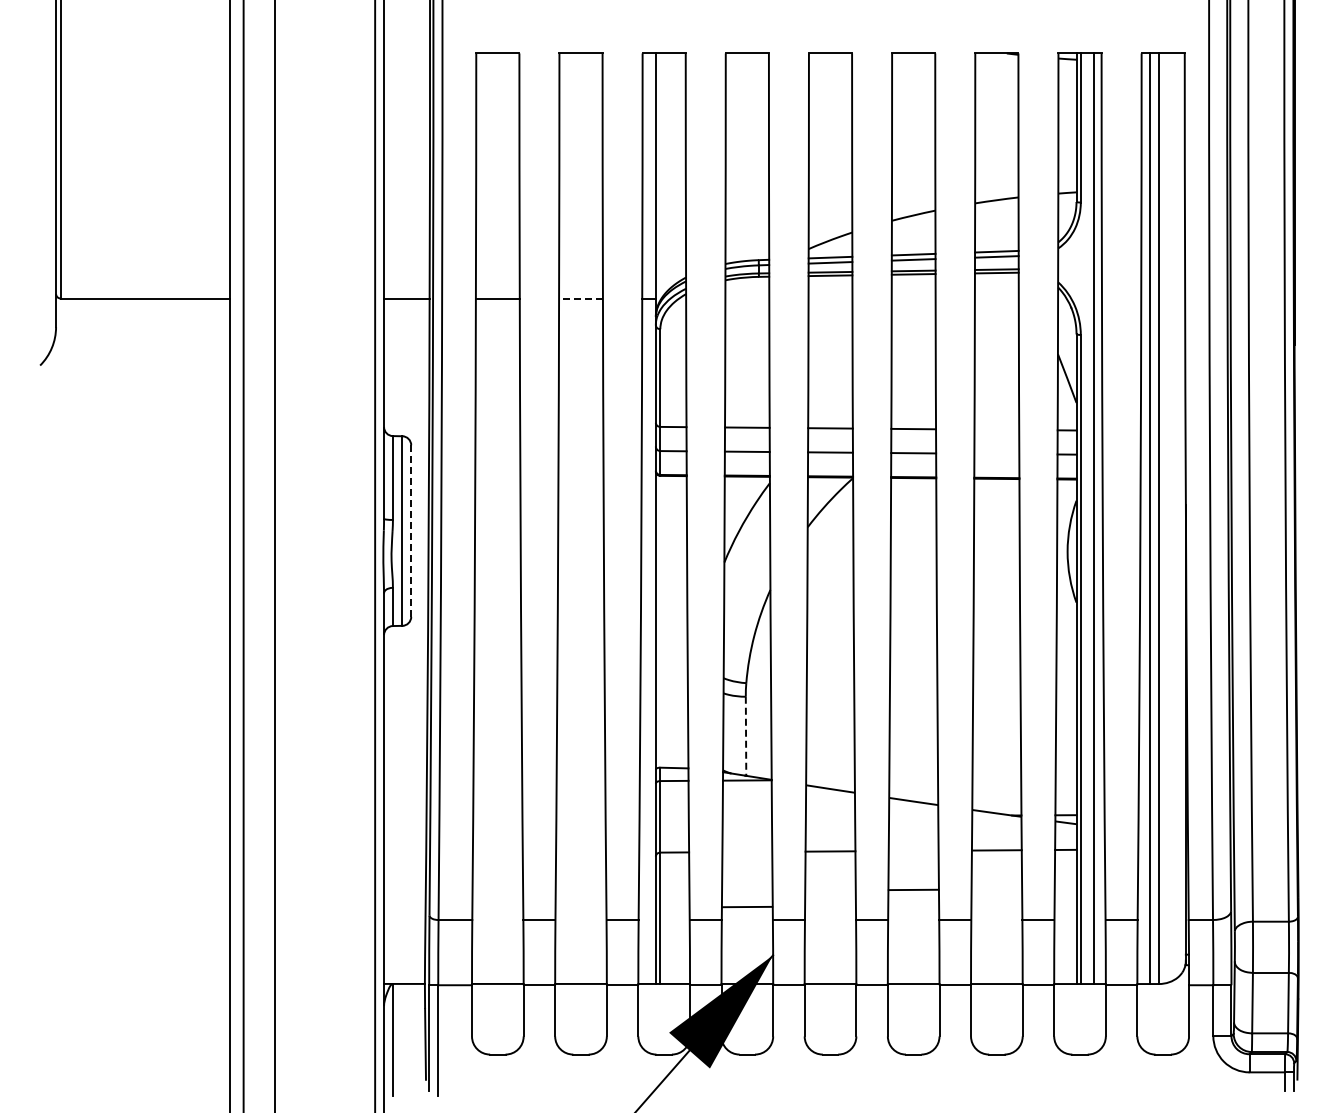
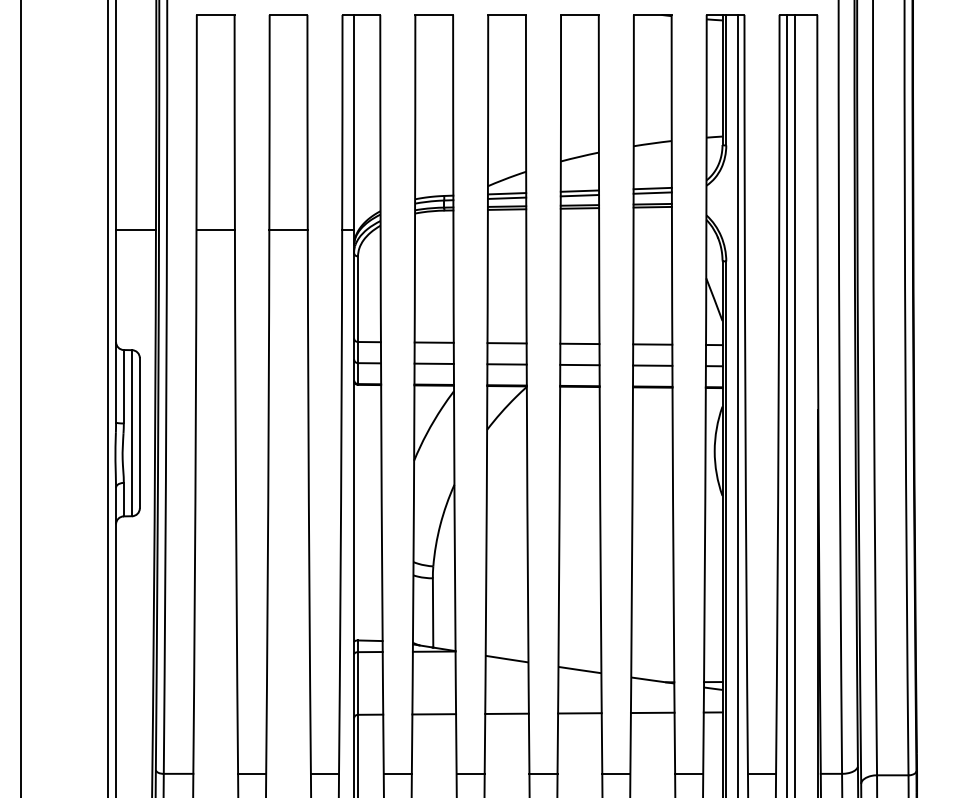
line: (581, 298) -> (288, 229), dashed -> solid
line: (996, 429) -> (652, 344), added
line: (996, 453) -> (652, 365), added
line: (411, 531) -> (140, 433), dashed -> solid
line: (746, 736) -> (433, 613), dashed -> solid
line: (913, 889) -> (579, 712), moved
line: (747, 906) -> (434, 713), moved

